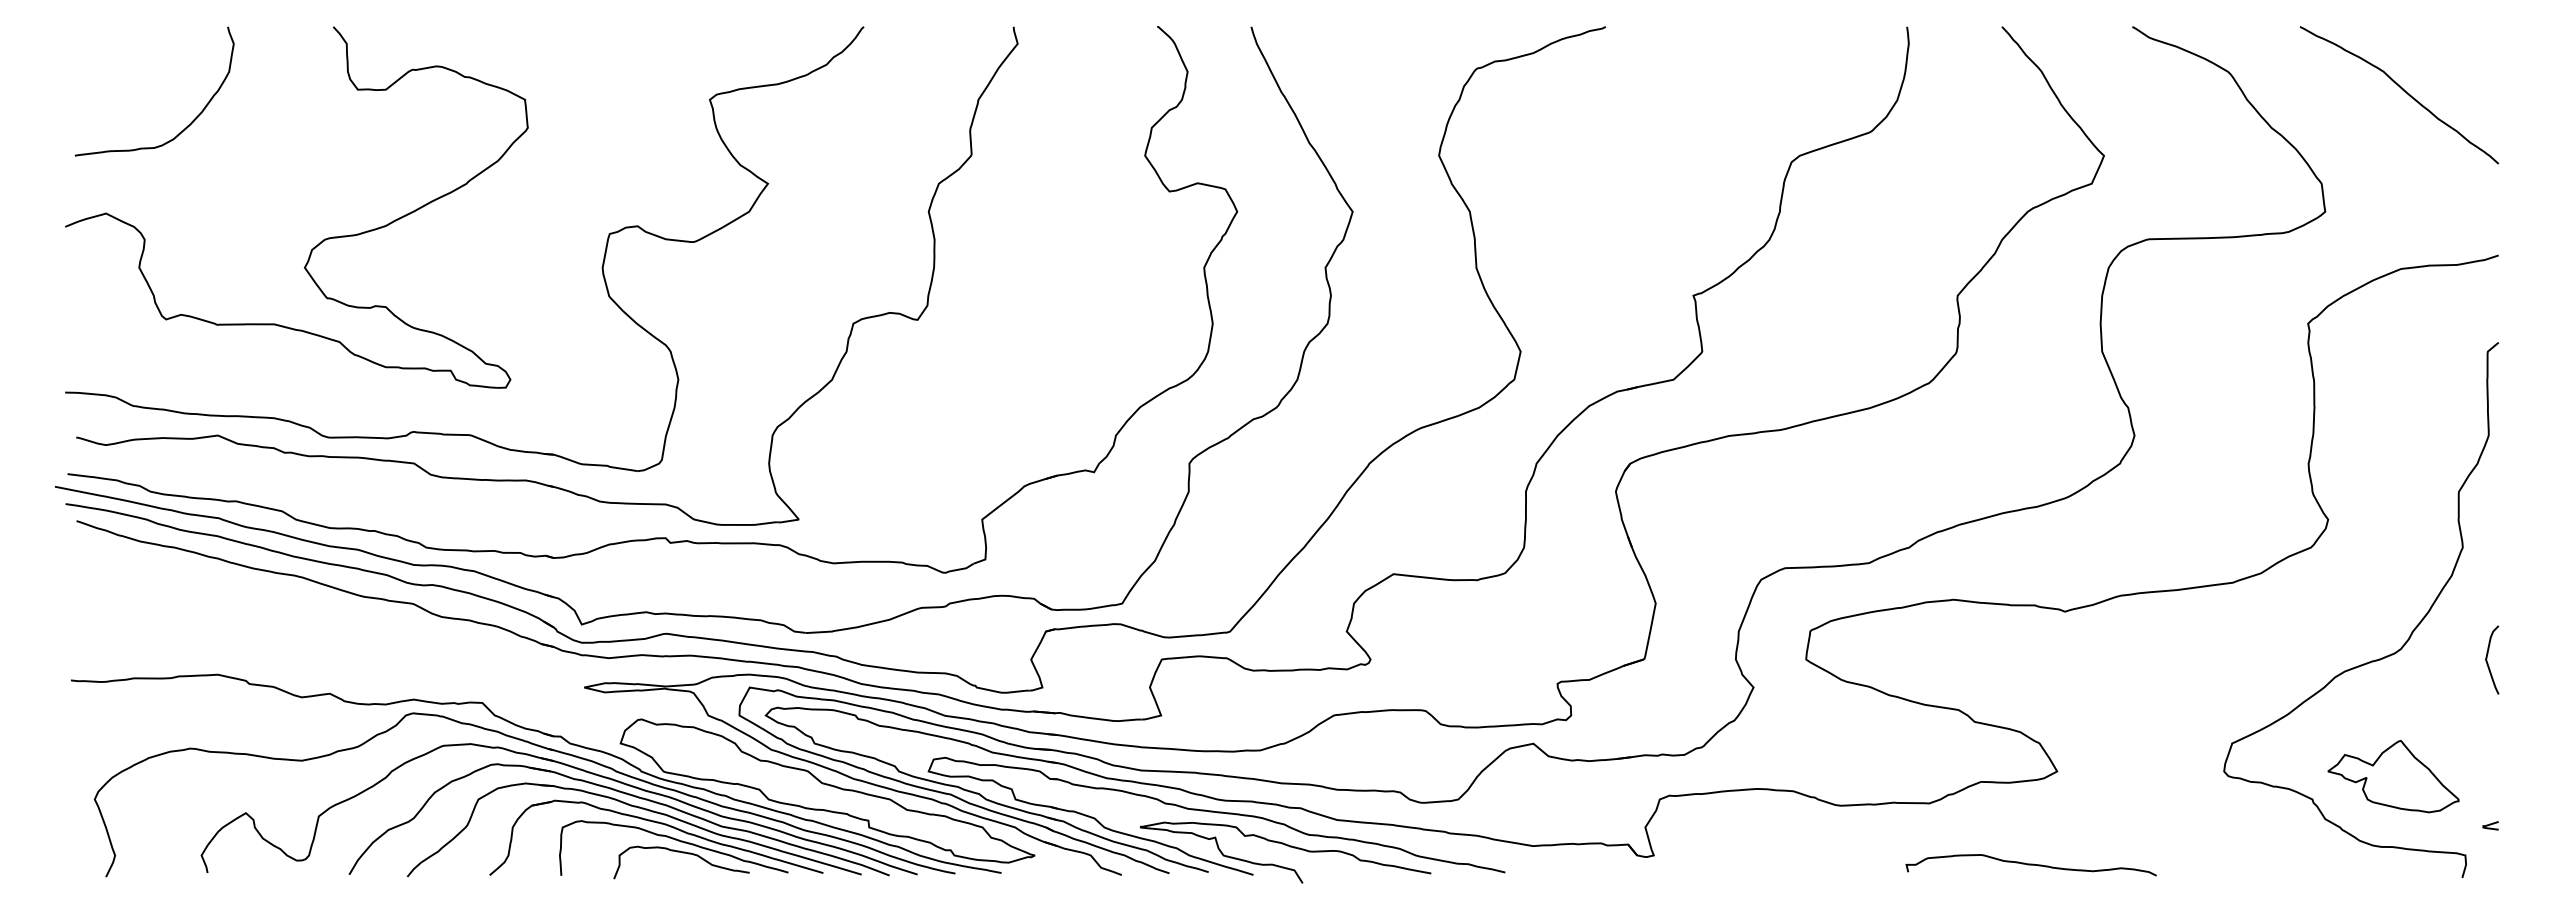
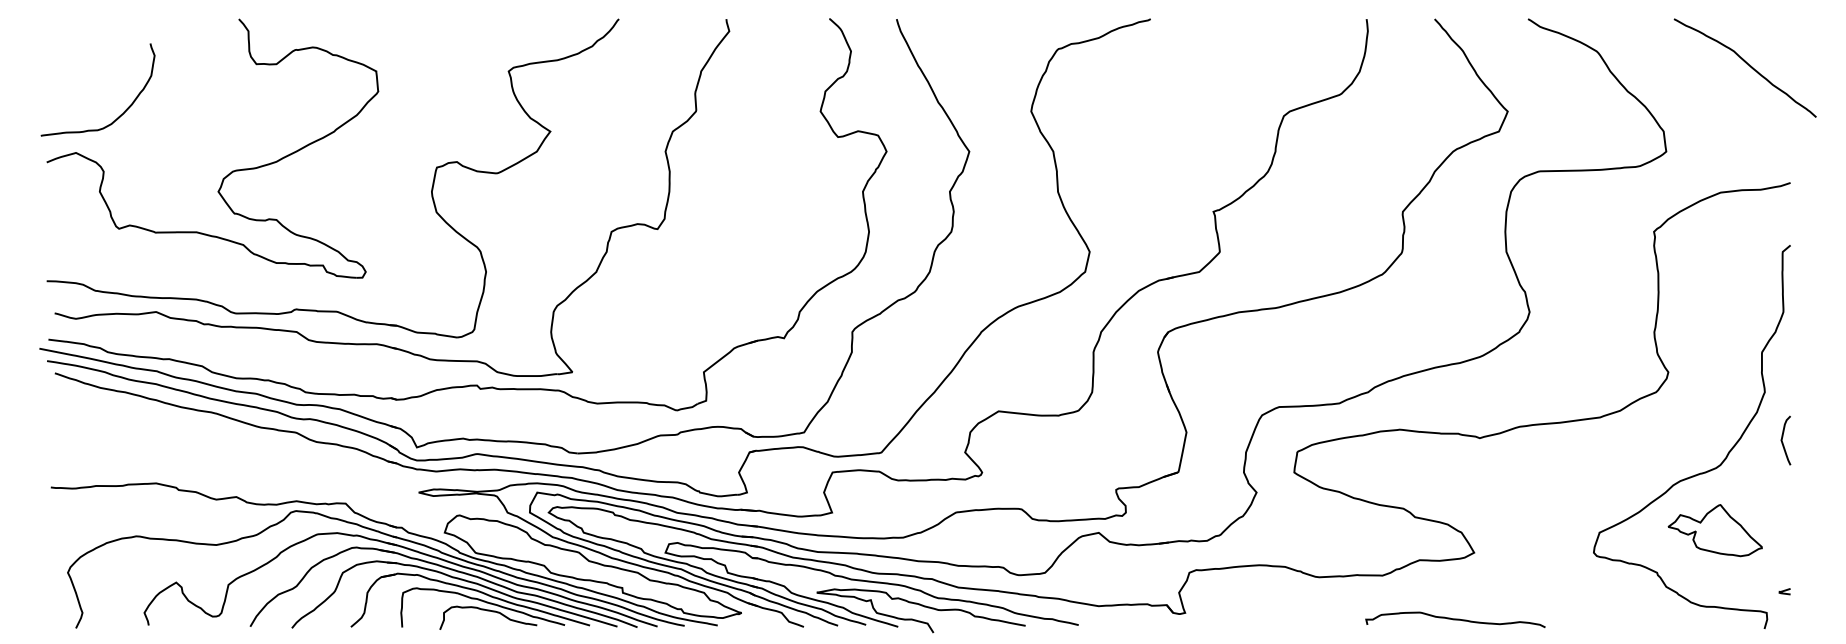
curve: (2403, 91) -> (1748, 65), moved
curve: (188, 124) -> (122, 113), moved
curve: (2487, 658) -> (1782, 439), moved
part: (2393, 776) -> (1715, 530), moved

